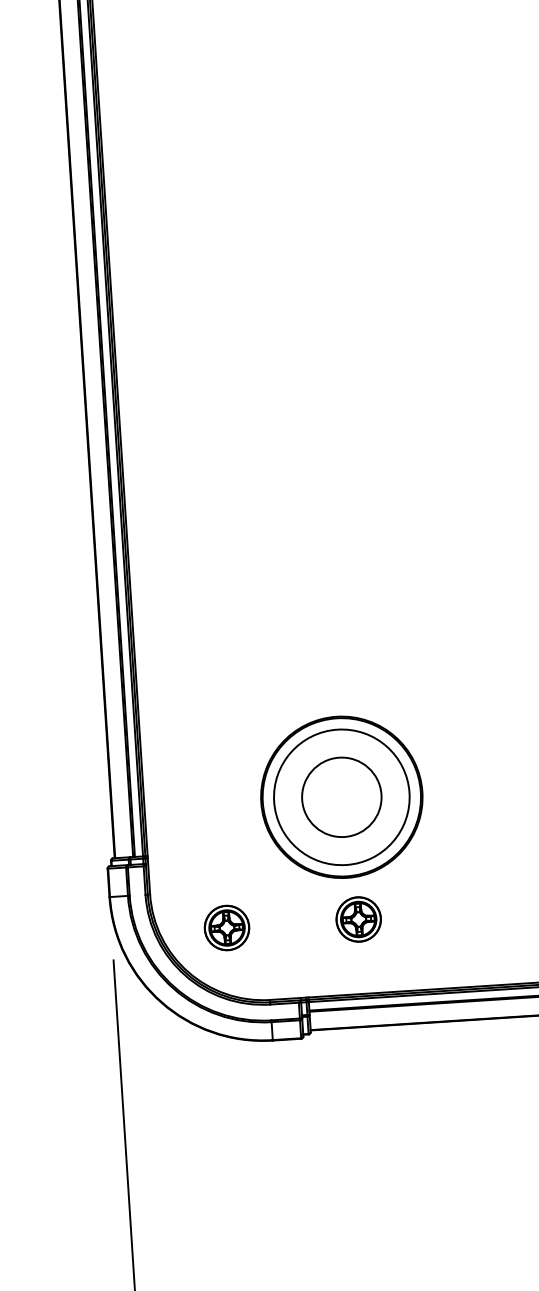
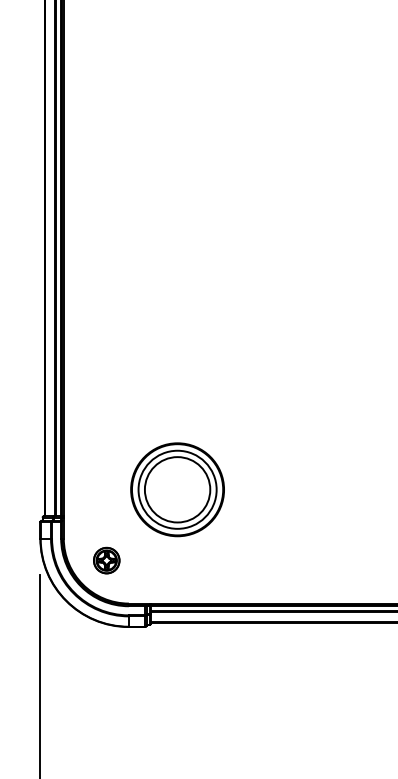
circle: (341, 796) -> (177, 489), size x1.43
part: (358, 919) -> (182, 560), removed

